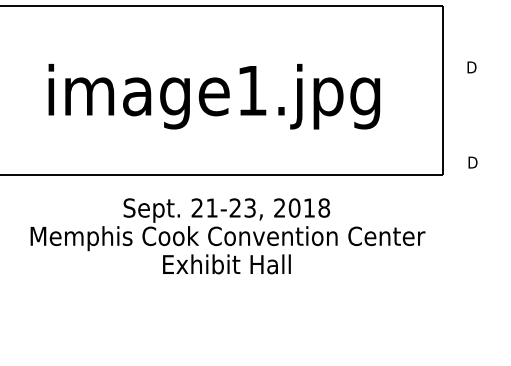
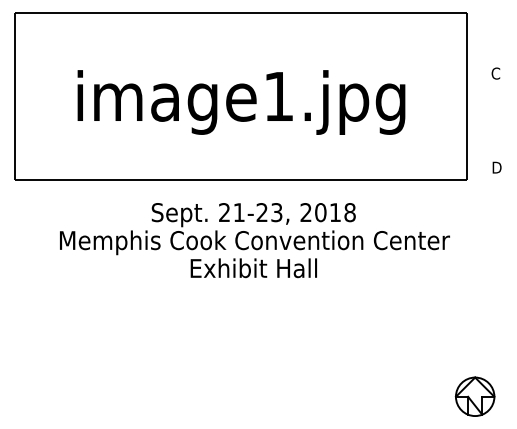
text: (471, 67) -> (495, 73), D -> C

